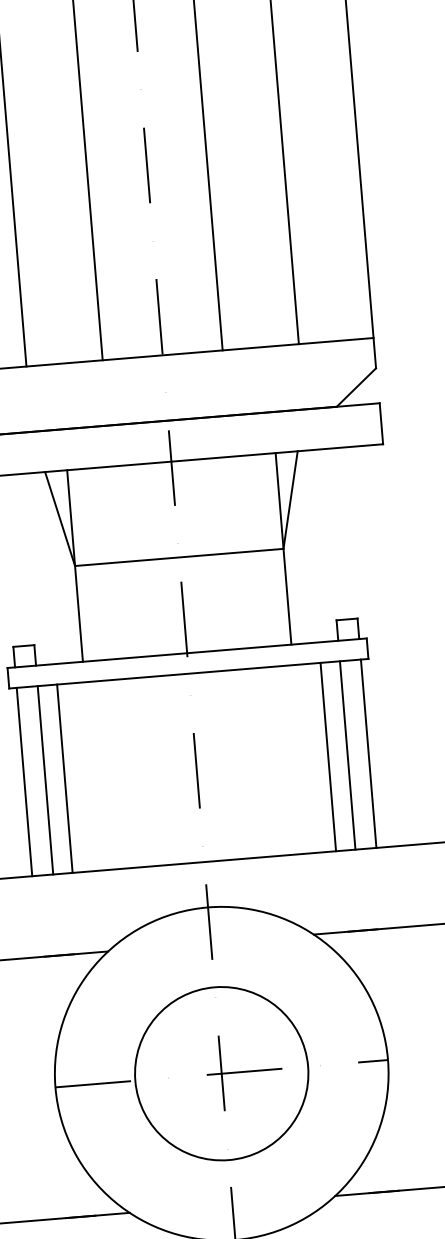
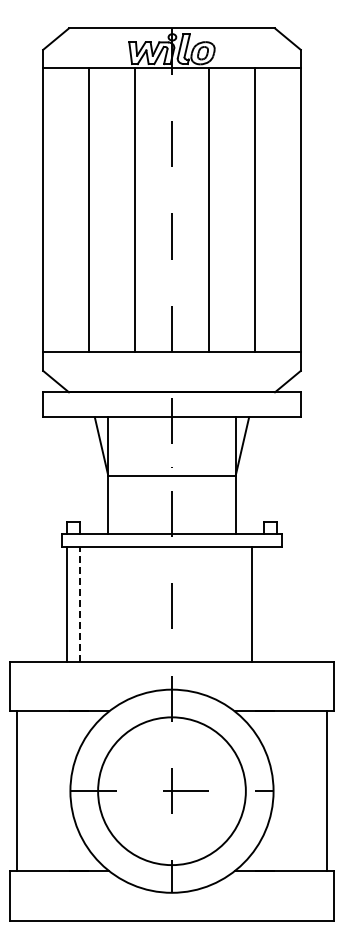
line: (369, 752) -> (277, 603), removed
line: (347, 753) -> (264, 603), removed
line: (64, 777) -> (91, 603), removed
line: (45, 780) -> (79, 604), solid -> dashed
circle: (220, 1074) -> (171, 791), size x1.4

